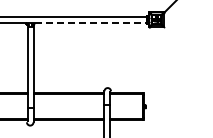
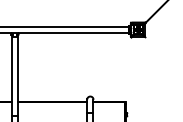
line: (91, 23) -> (74, 33), dashed -> solid

